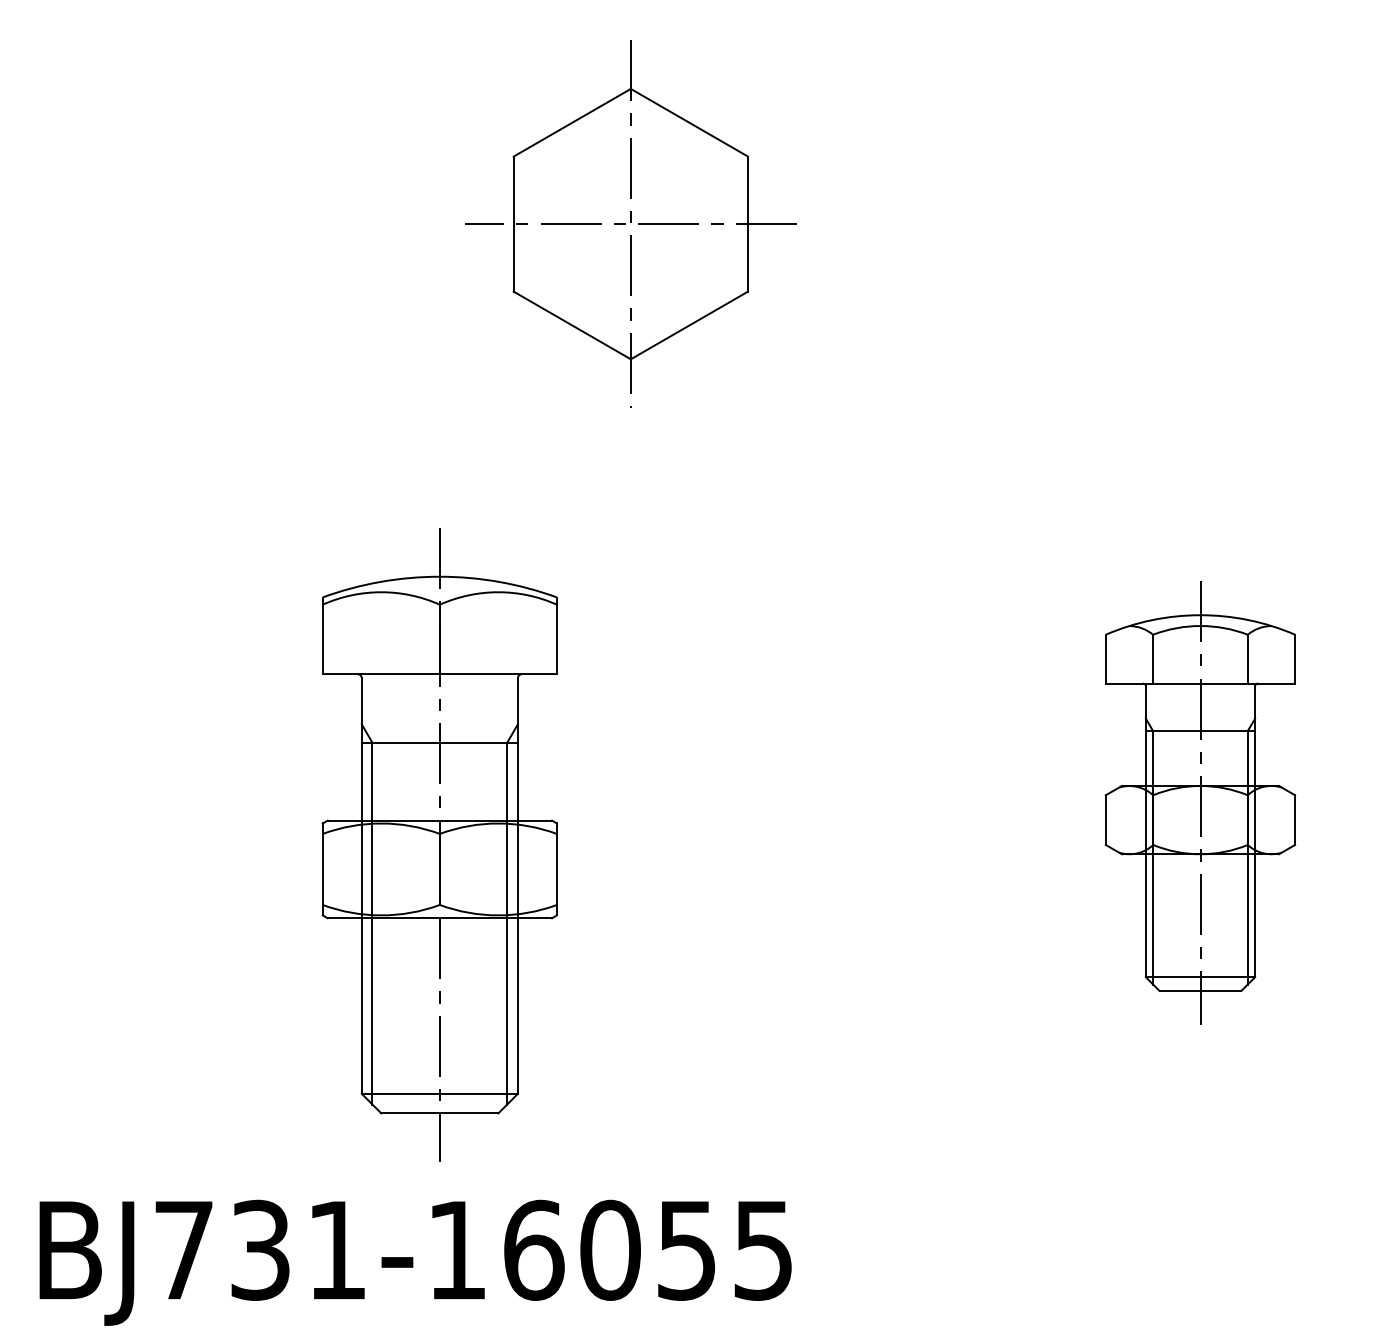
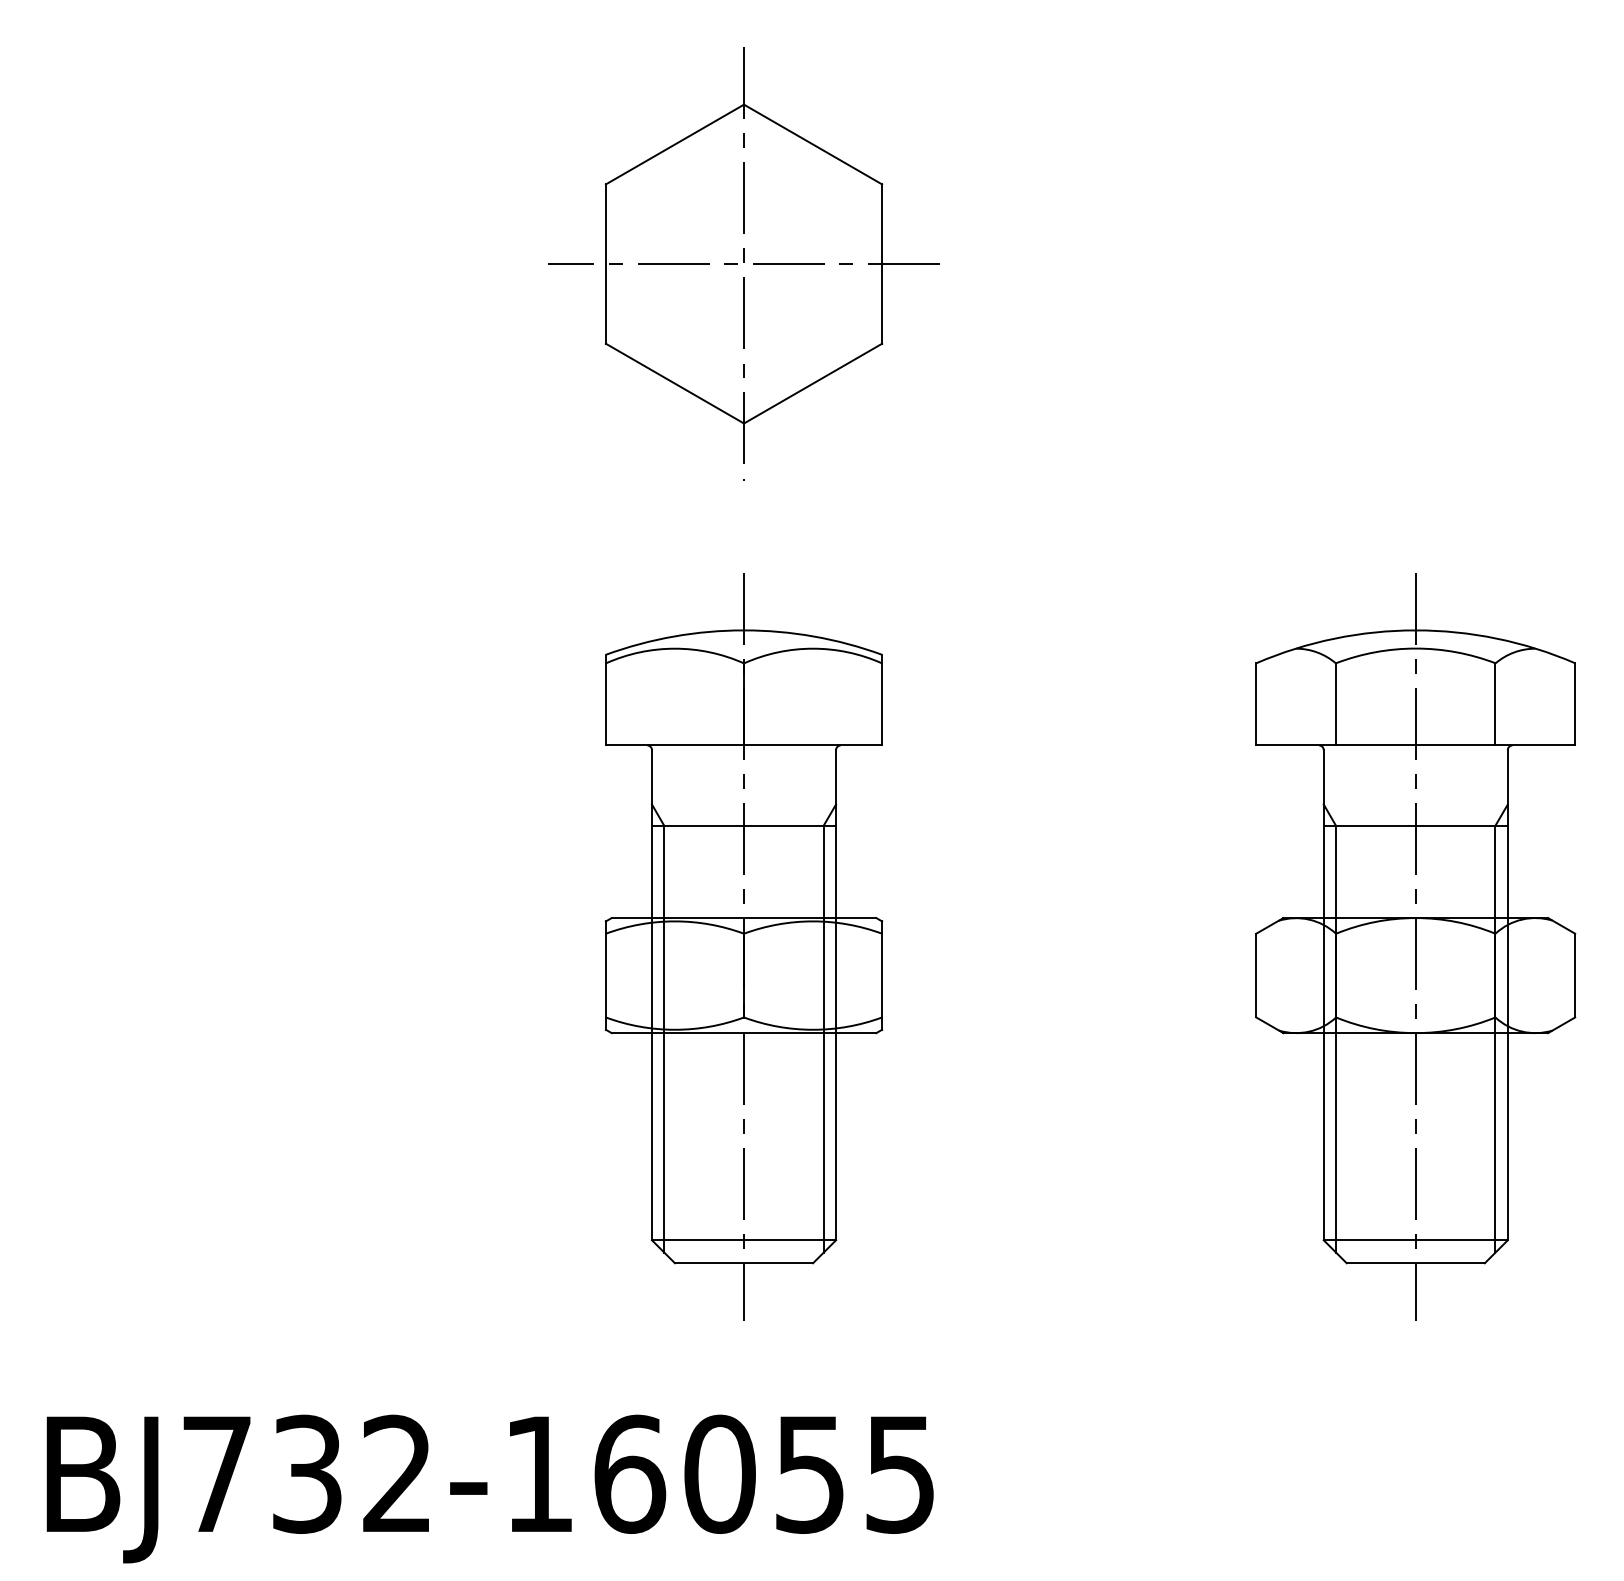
part: (1200, 802) -> (1415, 946), size x1.43
part: (439, 844) -> (743, 946), moved
text: (336, 1249) -> (396, 1473), BJ731-16055 -> BJ732-16055

